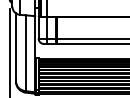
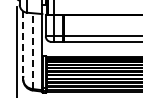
line: (16, 46) -> (23, 44), solid -> dashed
line: (26, 53) -> (33, 51), solid -> dashed

